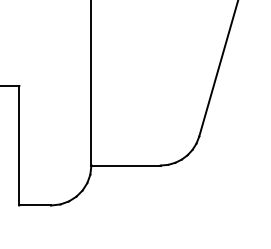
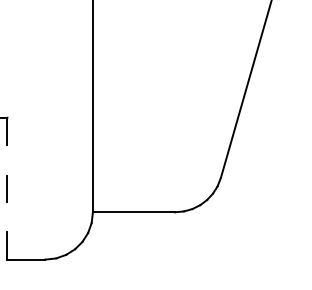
line: (19, 145) -> (7, 188), solid -> dashed

